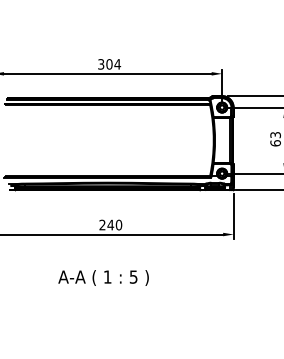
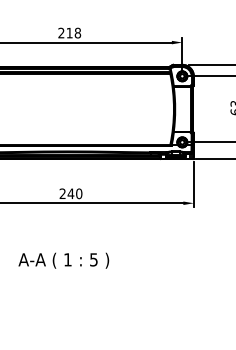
text: (109, 64) -> (69, 33), 304 -> 218
text: (103, 277) -> (63, 260), moved

